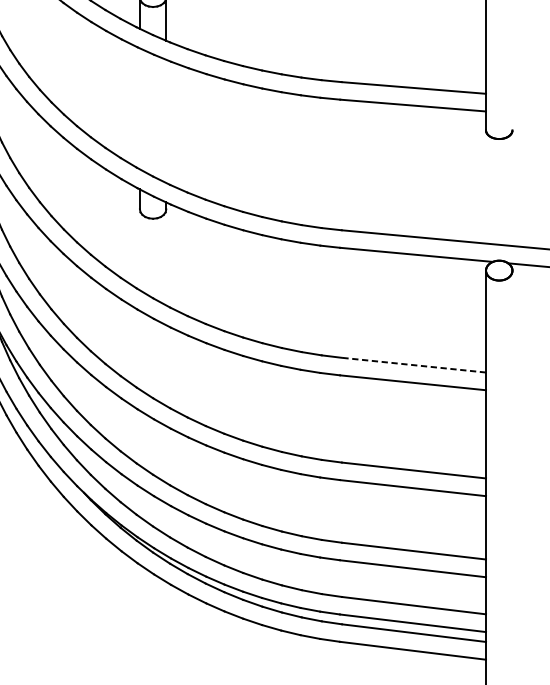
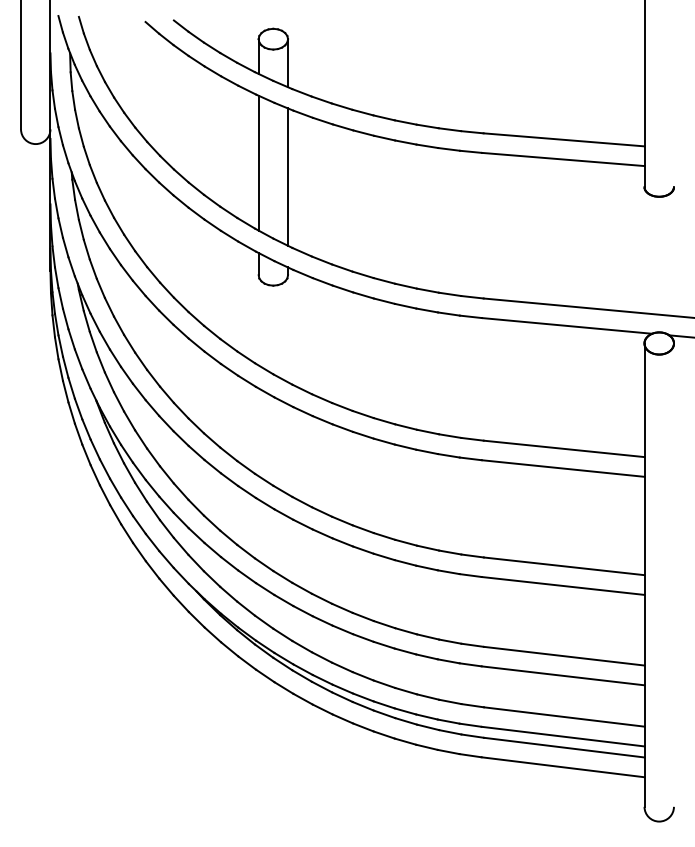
line: (139, 108) -> (258, 162), added
line: (166, 120) -> (288, 176), added
line: (414, 364) -> (564, 448), dashed -> solid

